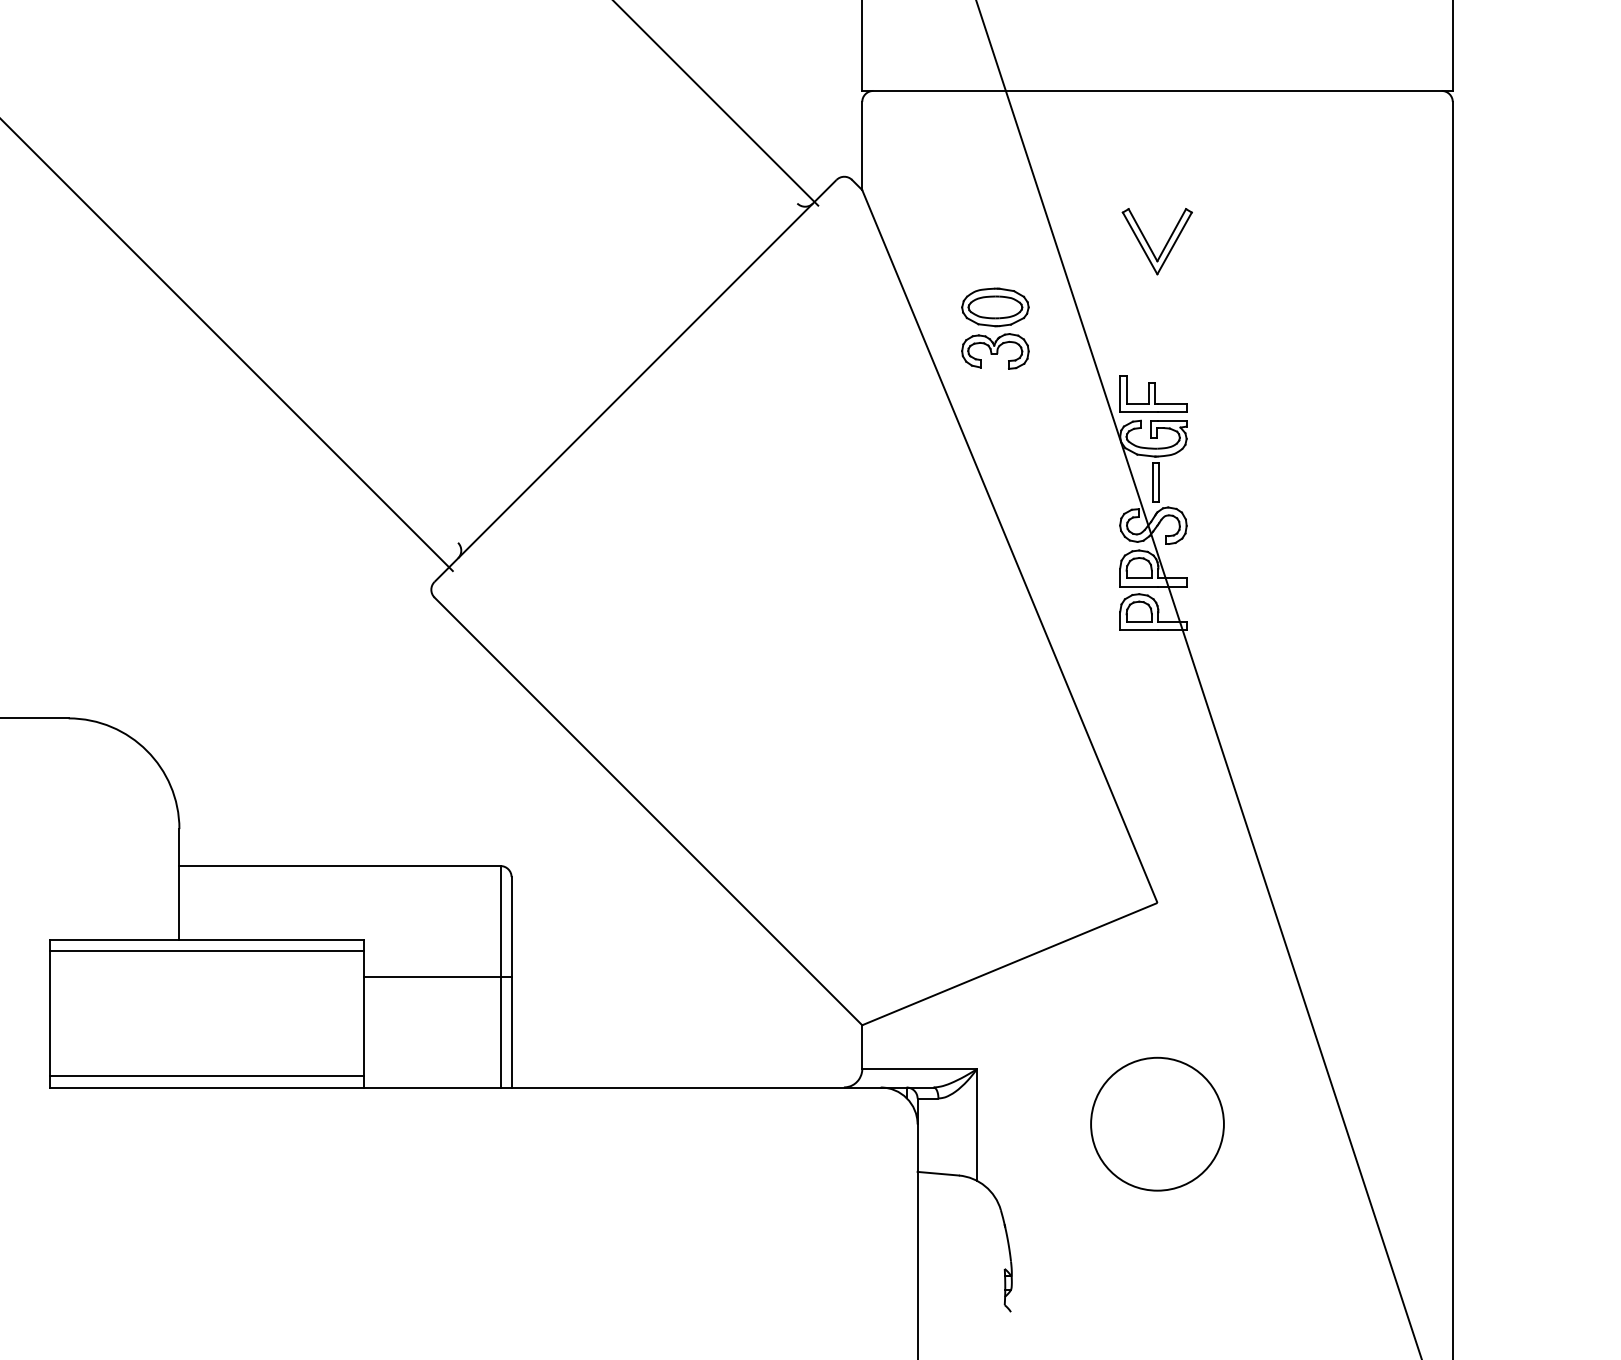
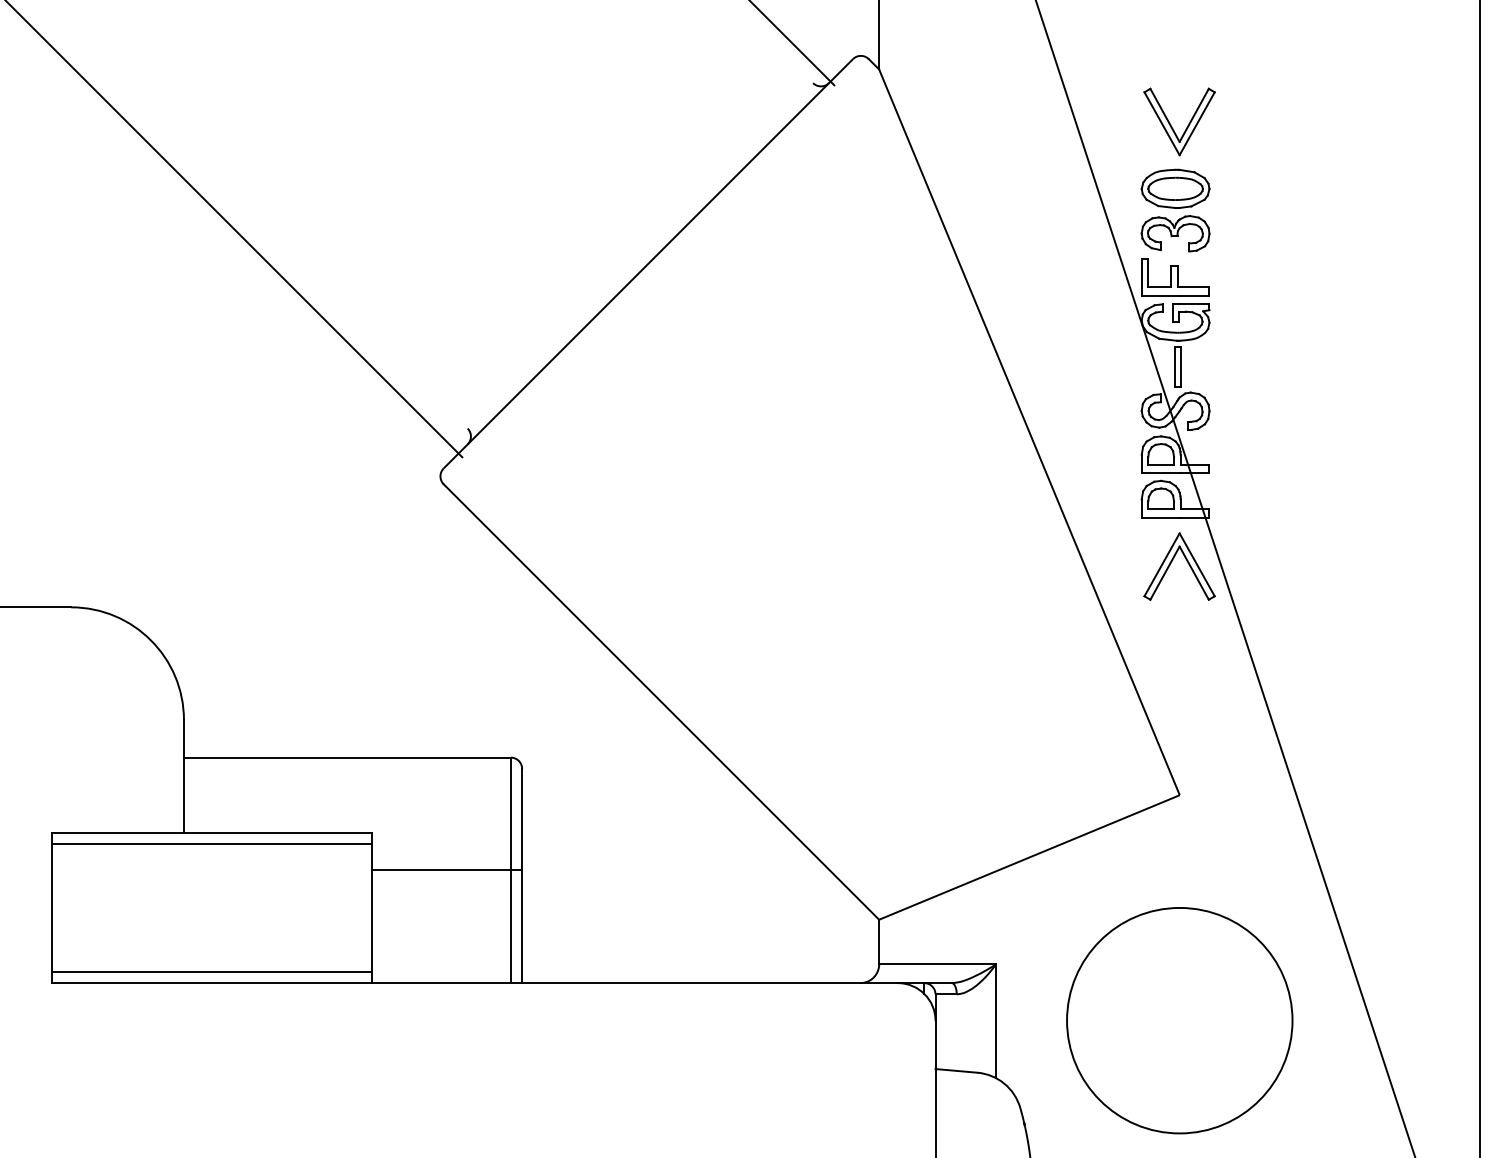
part: (995, 328) -> (1175, 210), moved
part: (1149, 675) -> (1171, 563), added
circle: (1157, 1123) -> (1179, 1019), size x1.67

